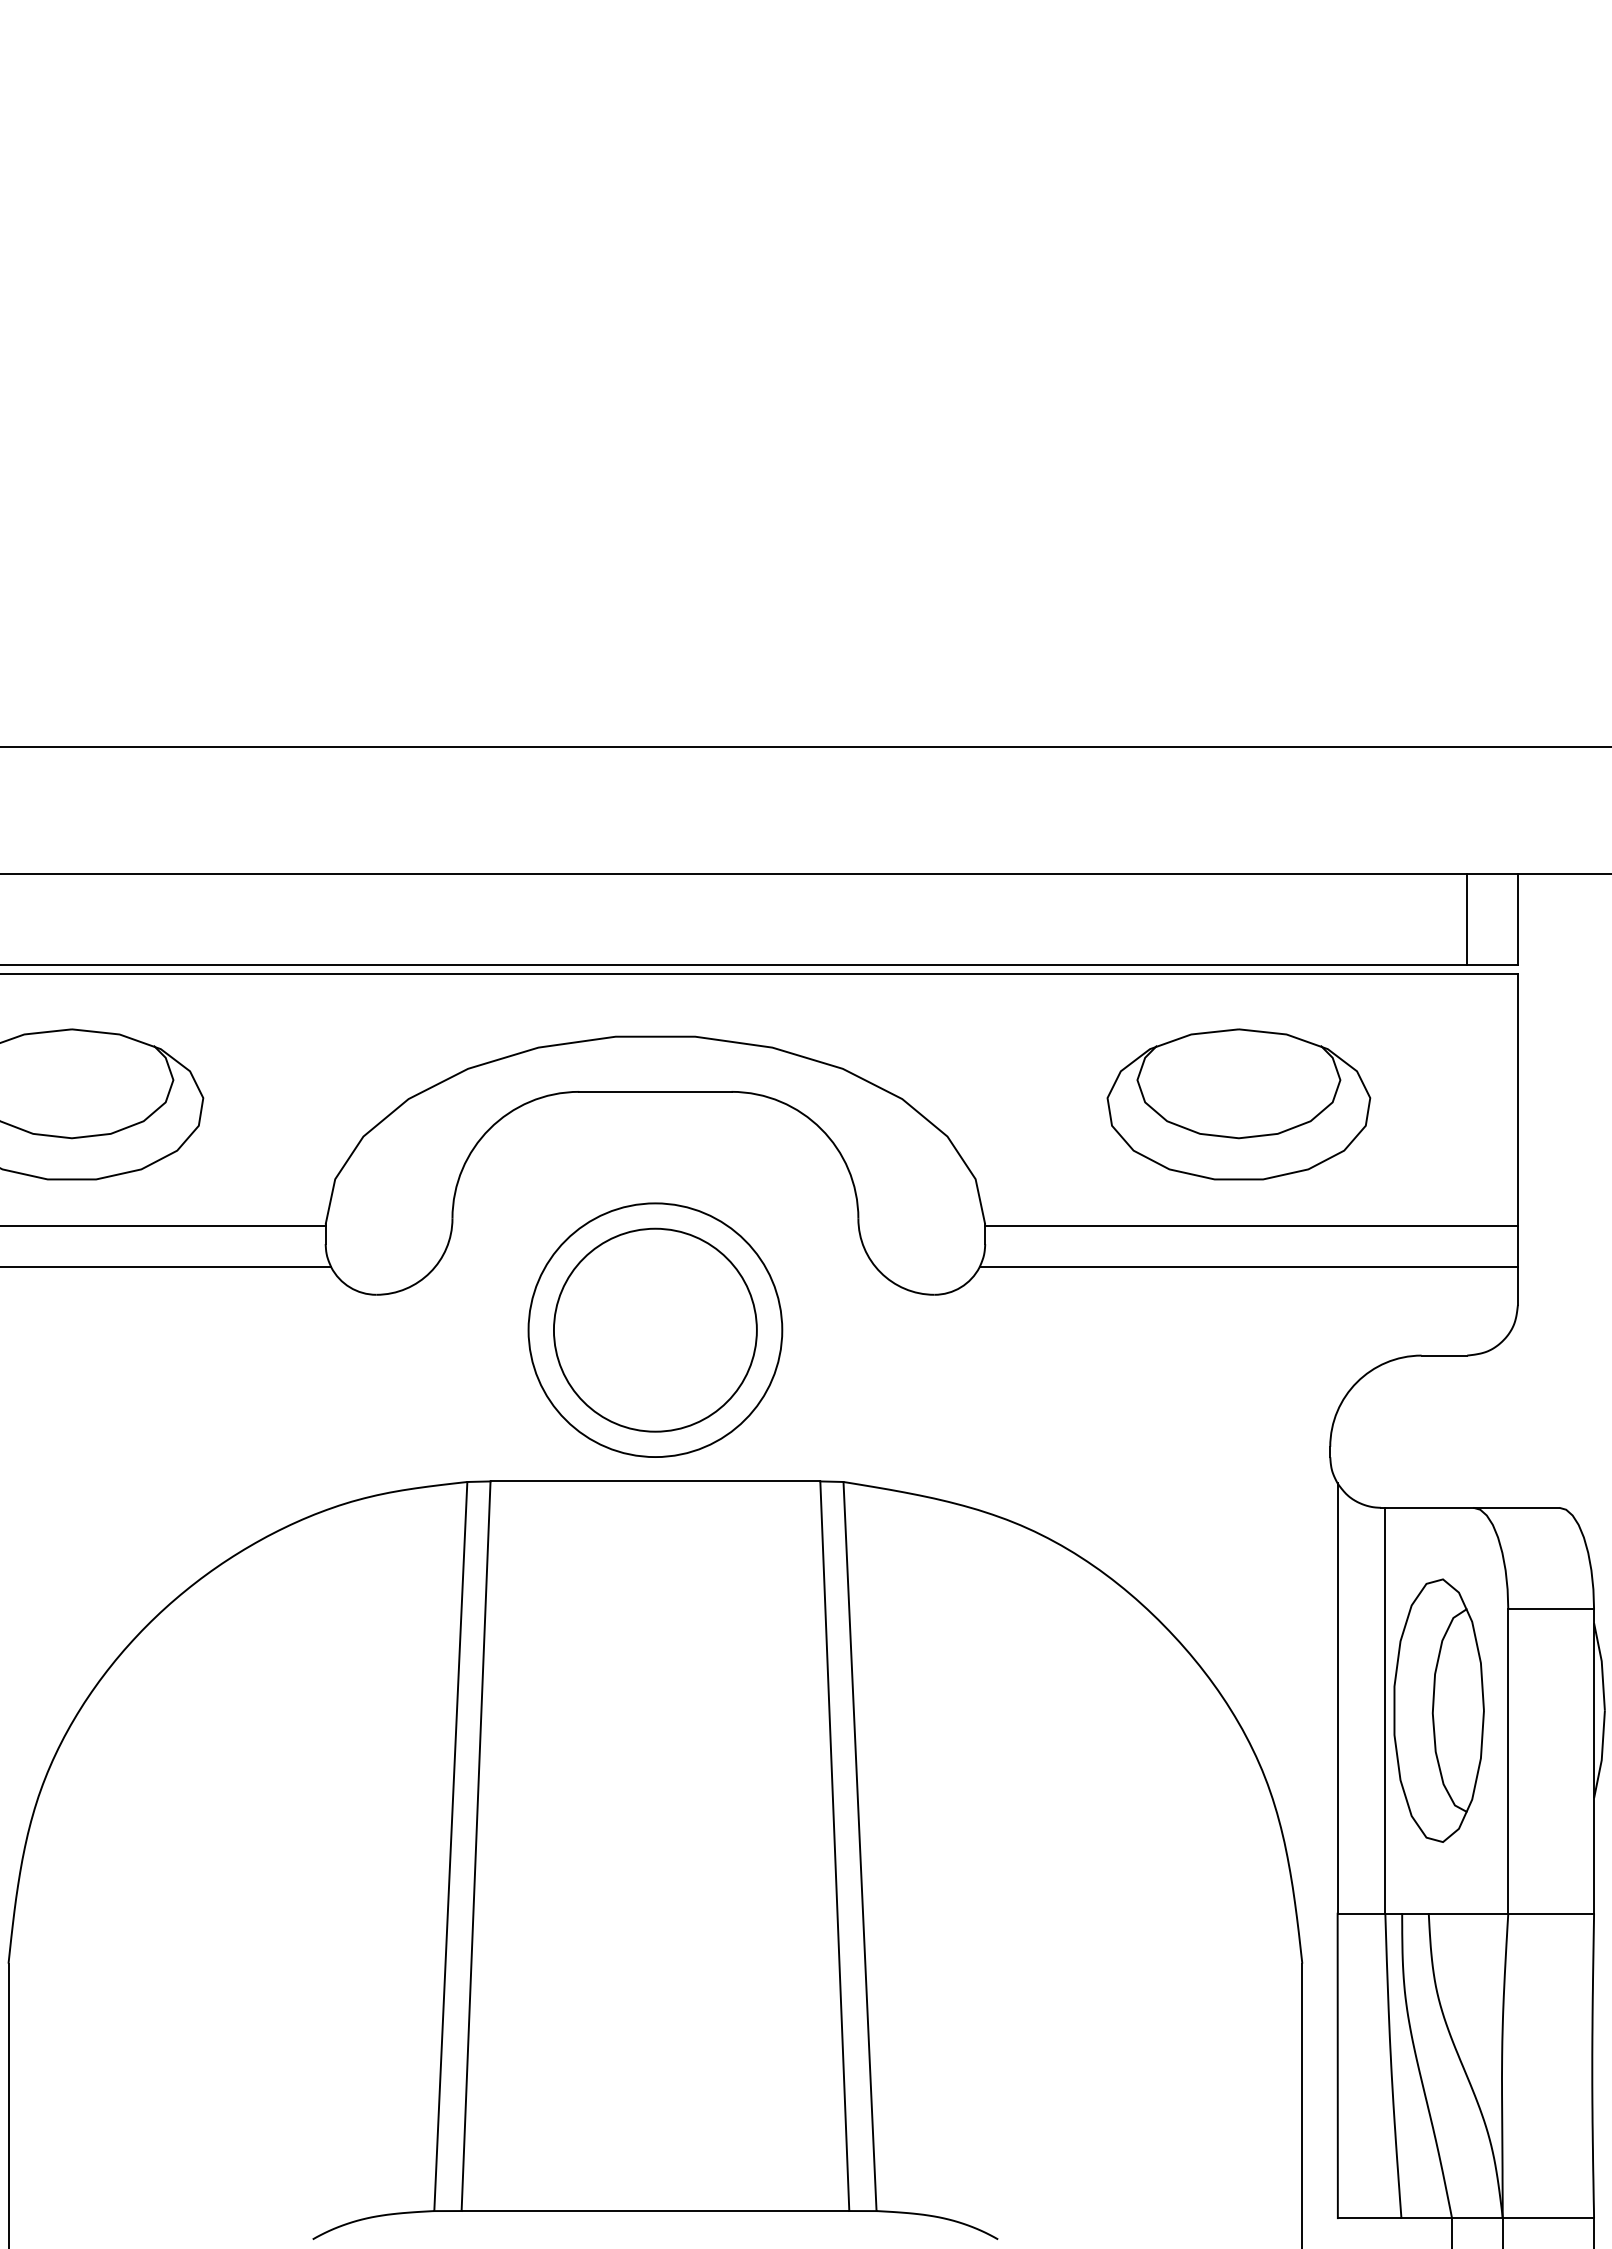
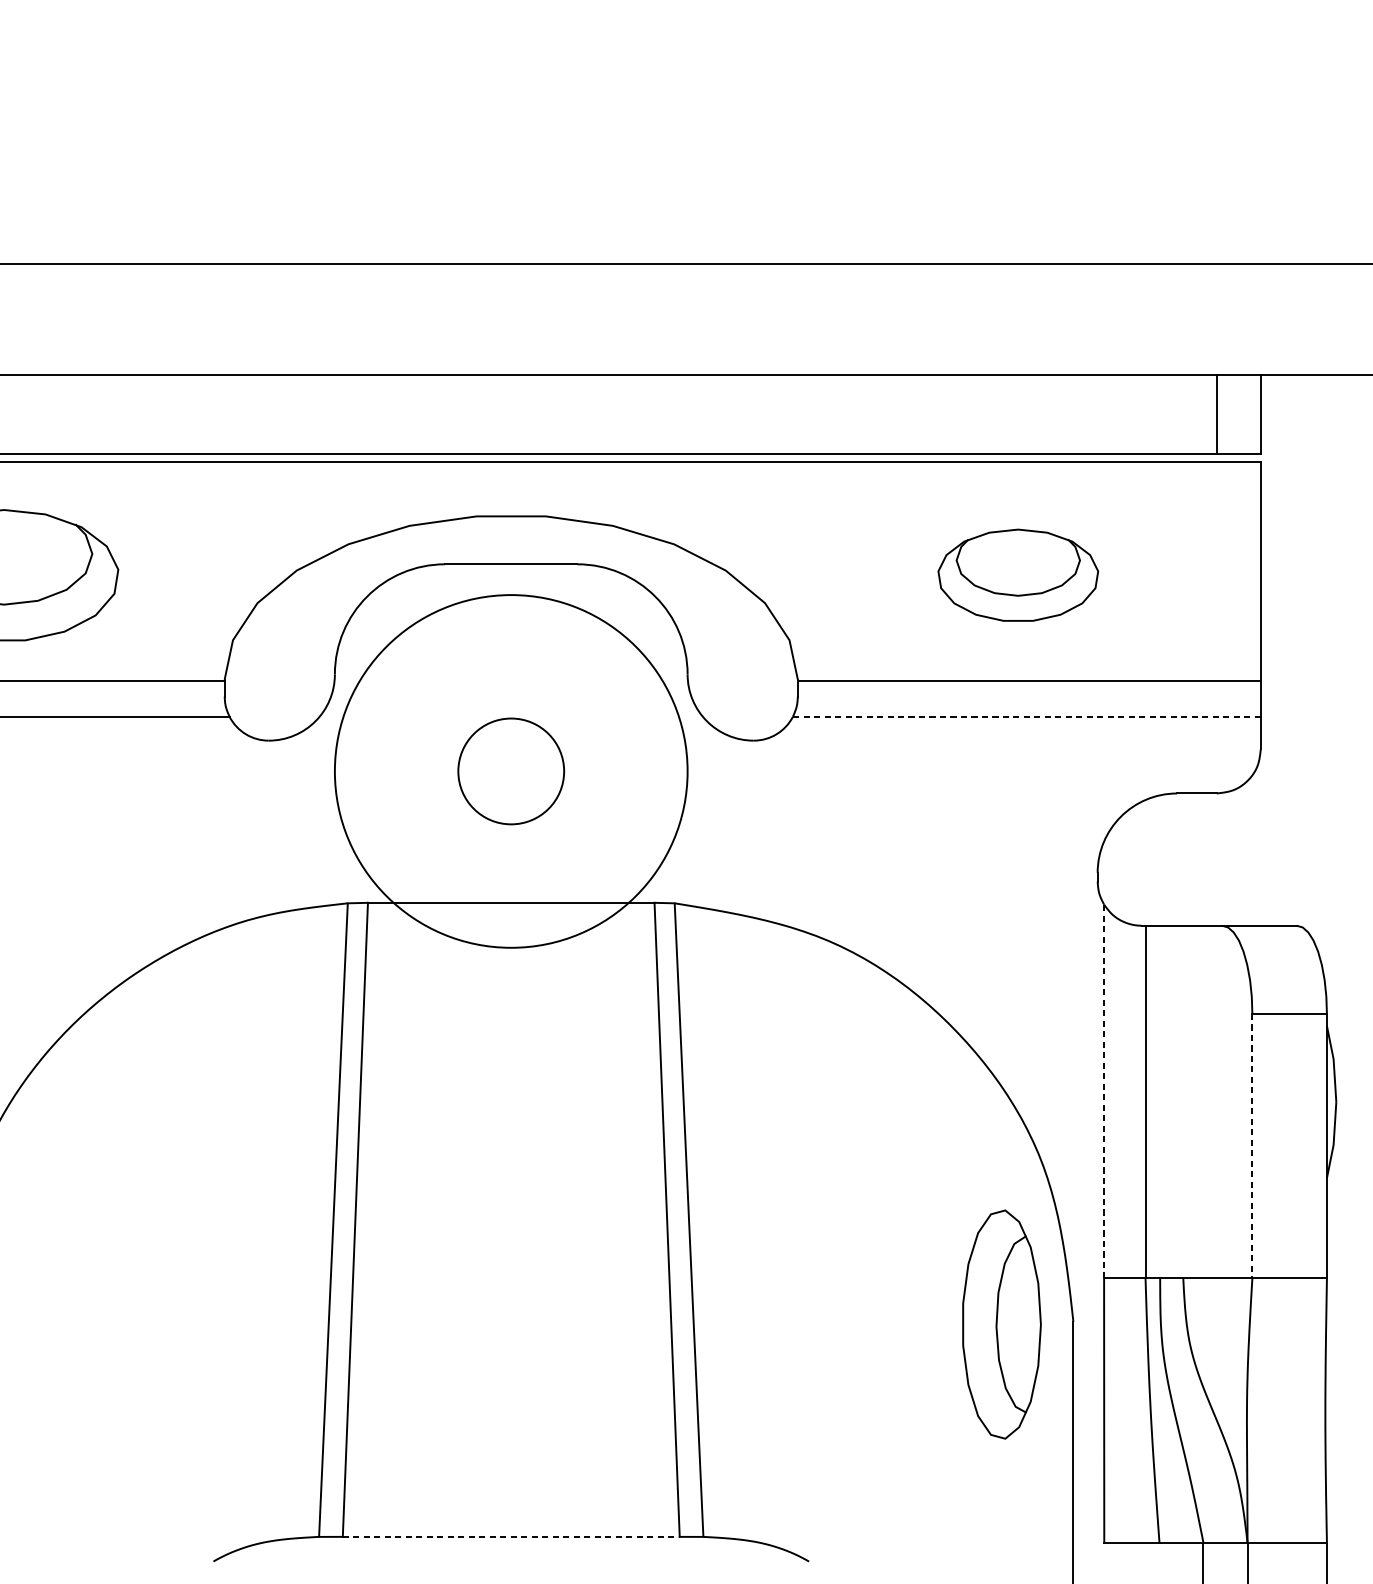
part: (1238, 1104) -> (1017, 575), size x0.7
line: (1248, 1267) -> (1026, 716), solid -> dashed
circle: (654, 1329) -> (510, 770), size x0.6
circle: (655, 1330) -> (511, 771), size x1.6
line: (1337, 1698) -> (1103, 1091), solid -> dashed
part: (1438, 1710) -> (1001, 1324), moved
line: (1508, 1762) -> (1252, 1147), solid -> dashed
line: (655, 2211) -> (511, 1537), solid -> dashed

